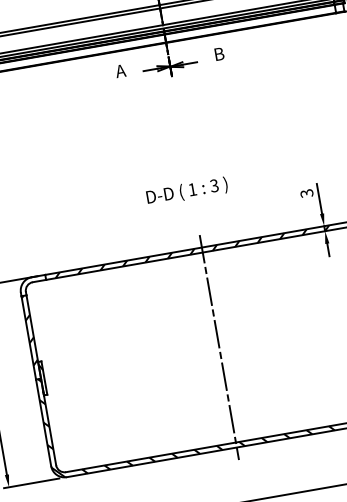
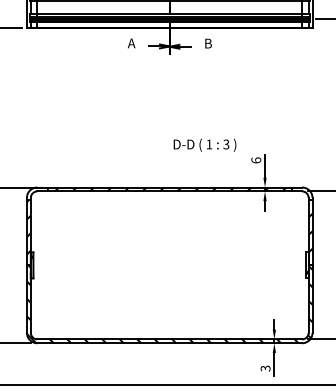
text: (186, 190) -> (204, 144), moved
text: (307, 193) -> (256, 160), 3 -> 6
line: (219, 347) -> (169, 265), removed

